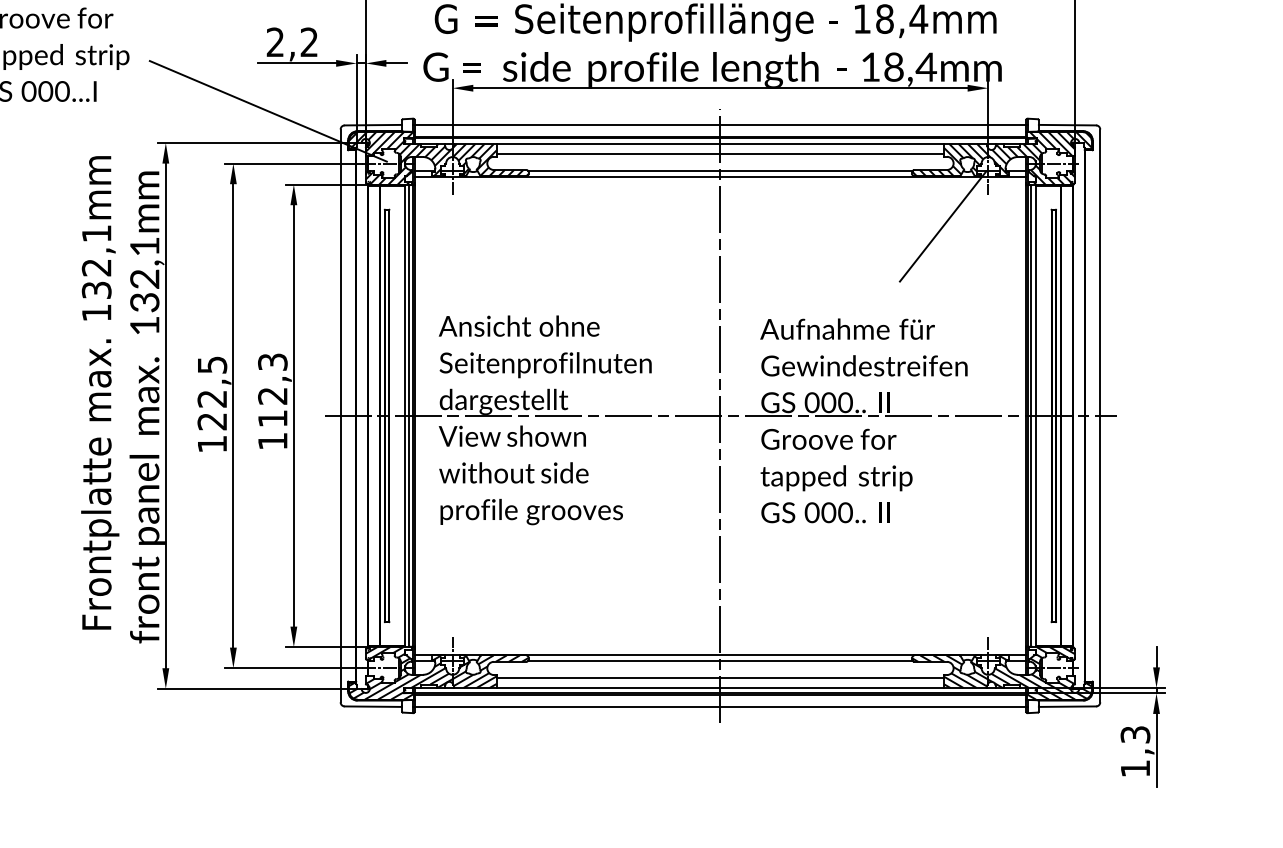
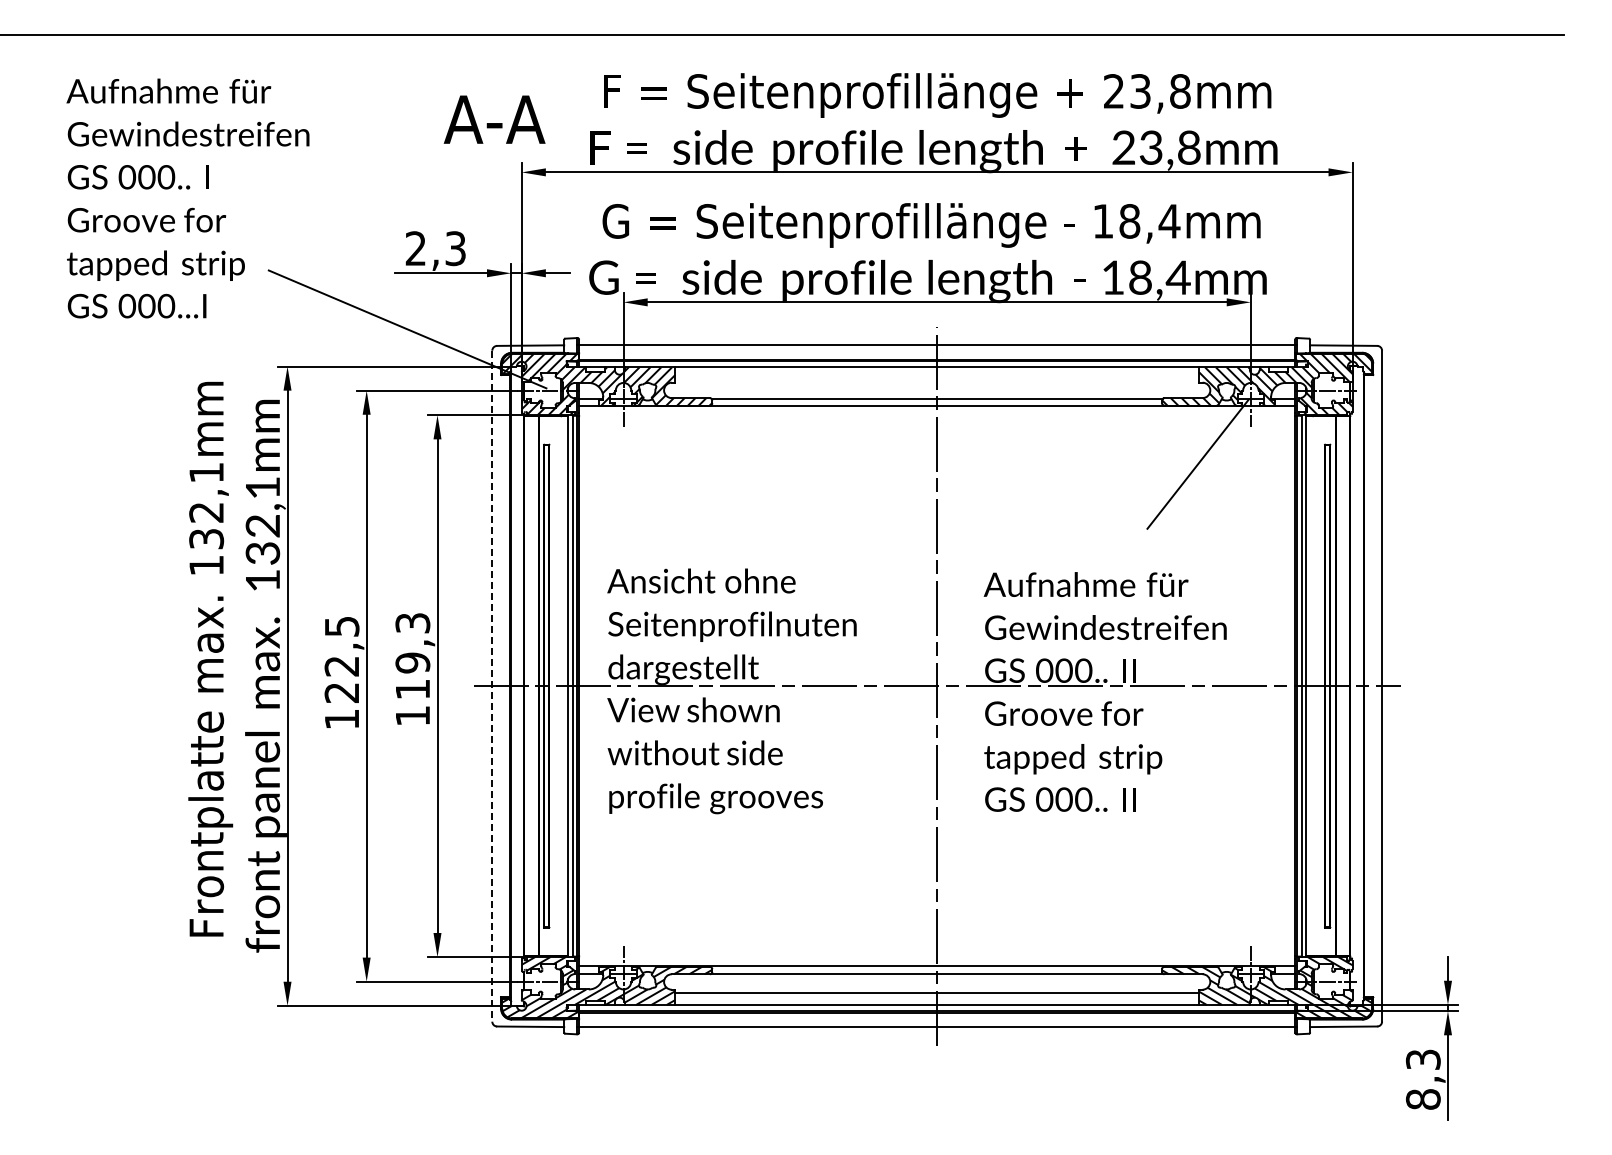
text: (309, 42) -> (455, 248), 2,2 -> 2,3
line: (720, 154) -> (937, 379), removed
text: (272, 395) -> (412, 662), 112,3 -> 119,3
line: (340, 416) -> (492, 686), solid -> dashed
text: (1134, 768) -> (1422, 1099), 1,3 -> 8,3

